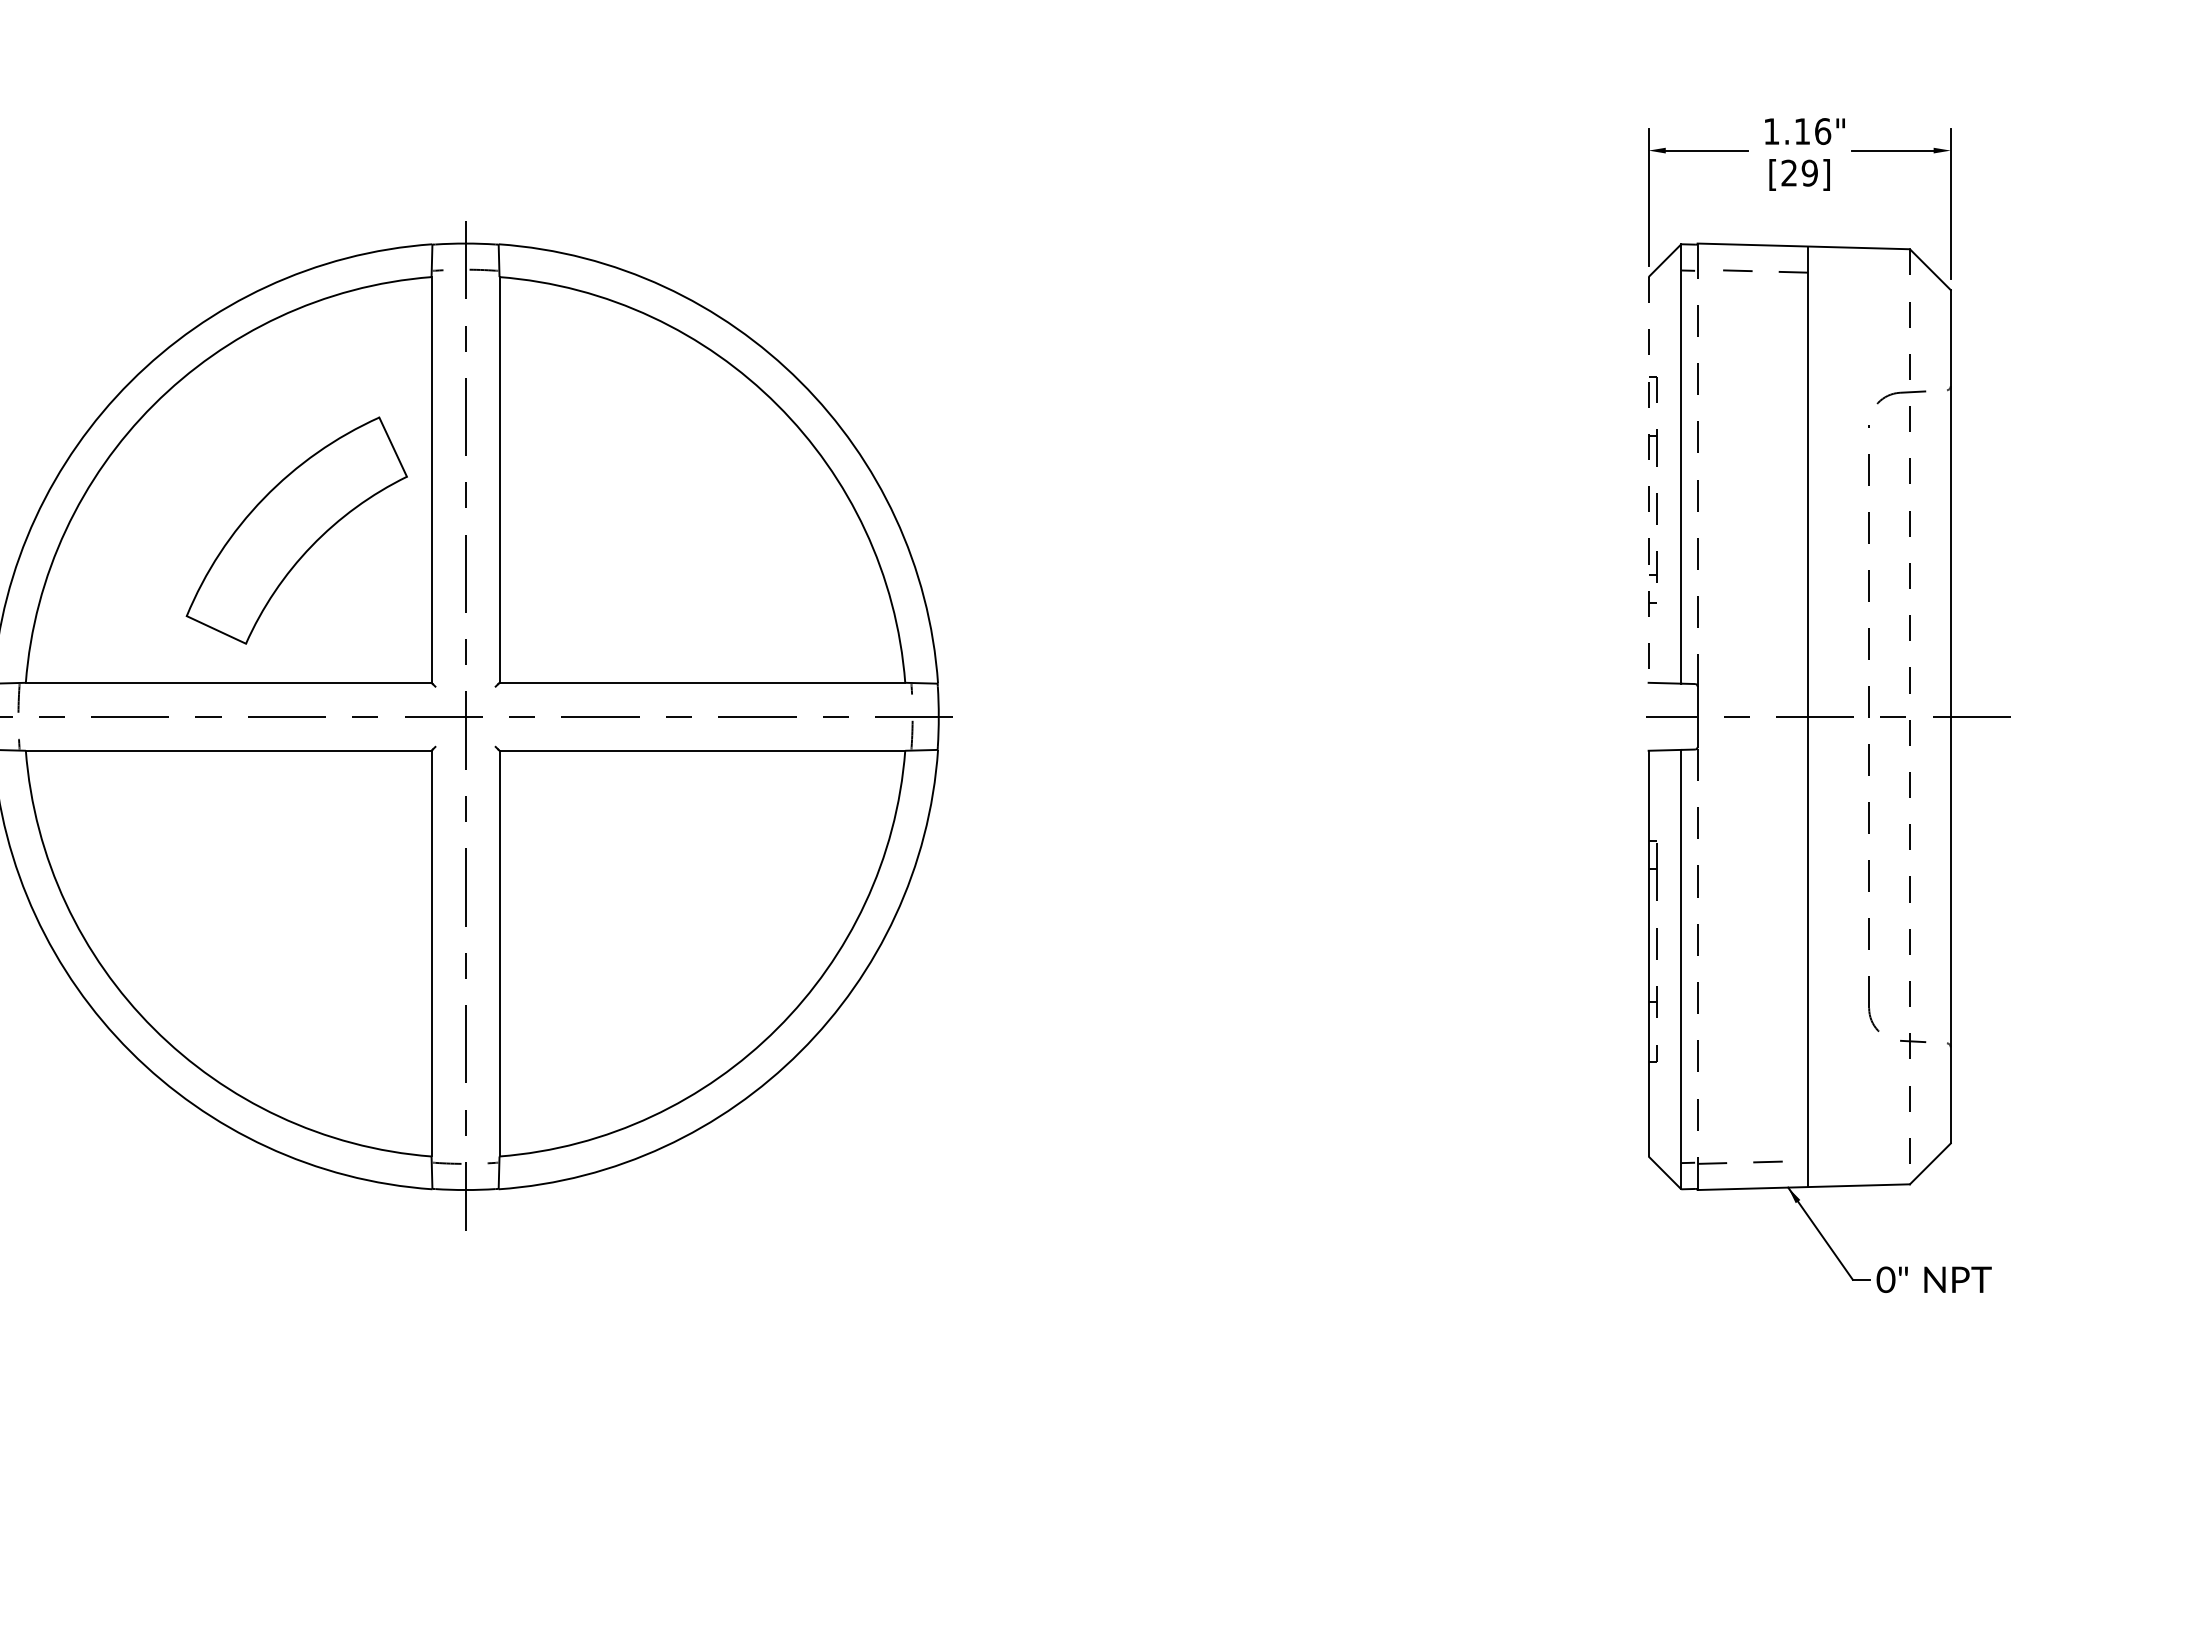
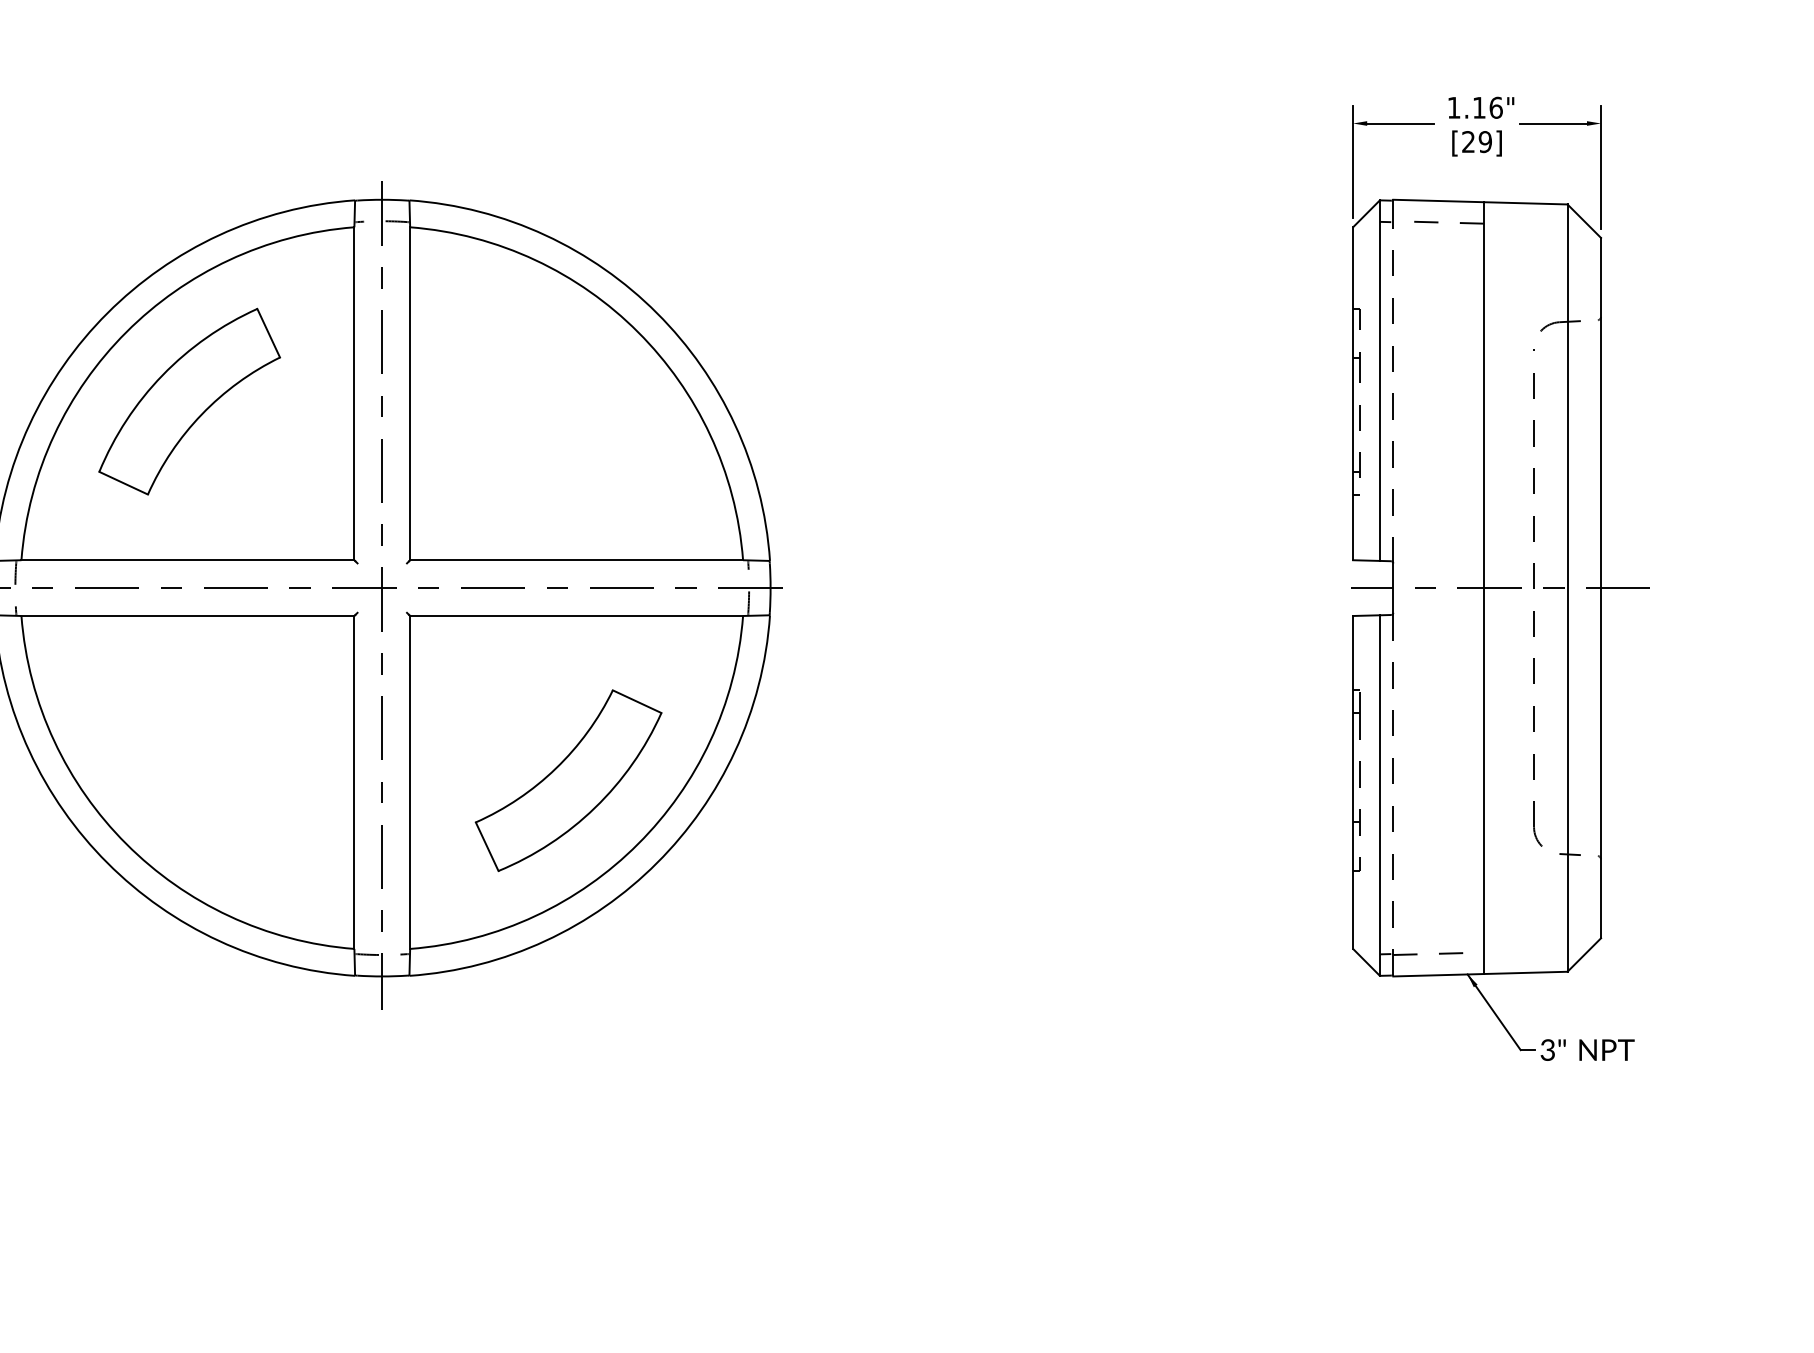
line: (1648, 479) -> (1352, 393), dashed -> solid
part: (296, 530) -> (189, 401), moved
line: (1909, 716) -> (1567, 587), dashed -> solid
part: (692, 951) -> (568, 780), added
text: (1885, 1279) -> (1547, 1049), 0" -> 3"

